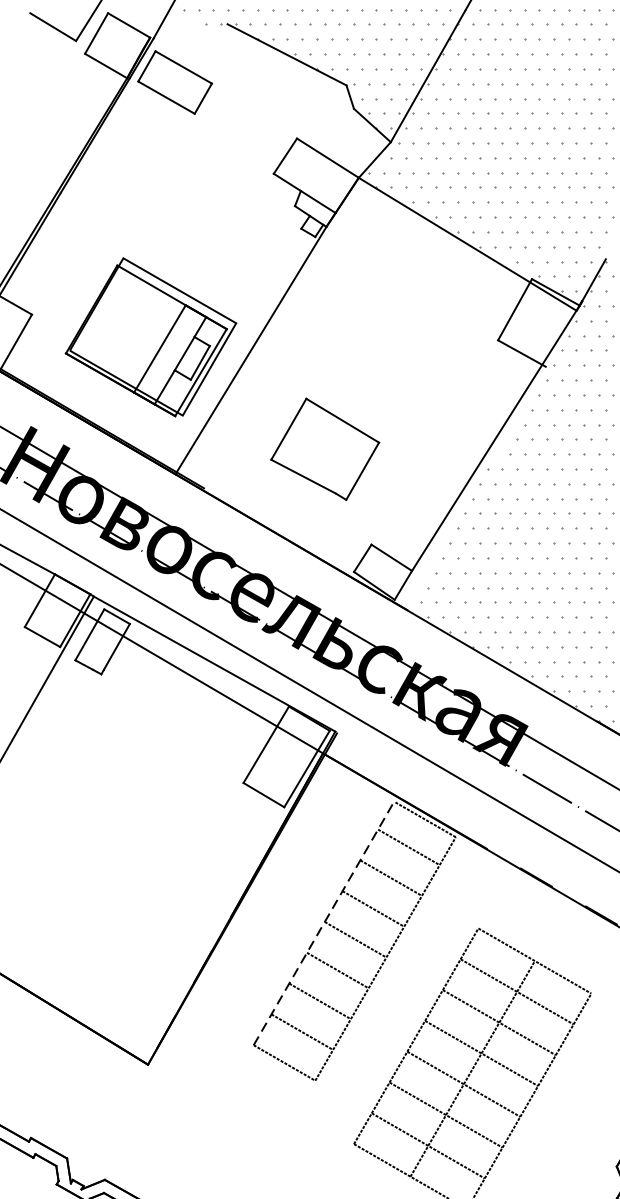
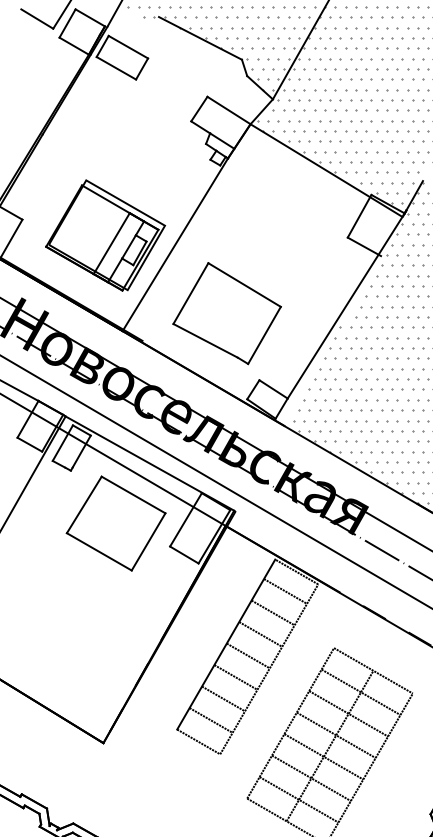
part: (324, 449) -> (226, 313), size x1.43
part: (165, 749) -> (115, 523), added
line: (324, 923) -> (226, 644), dashed -> solid

